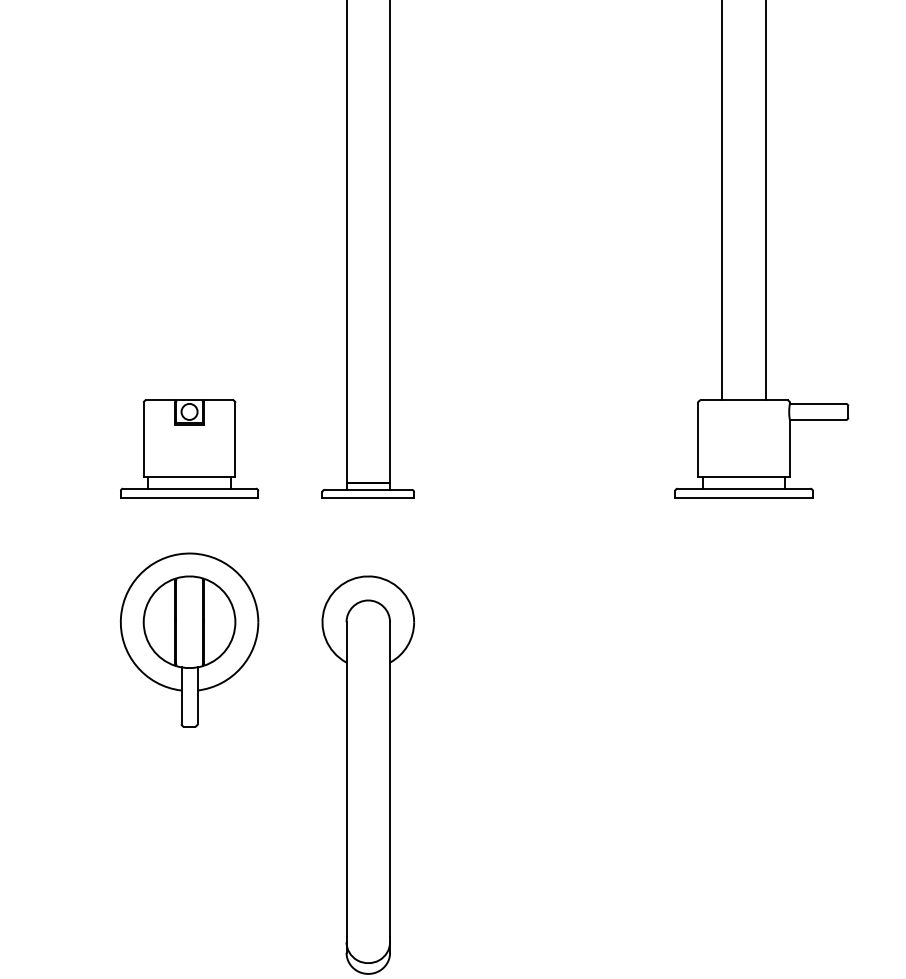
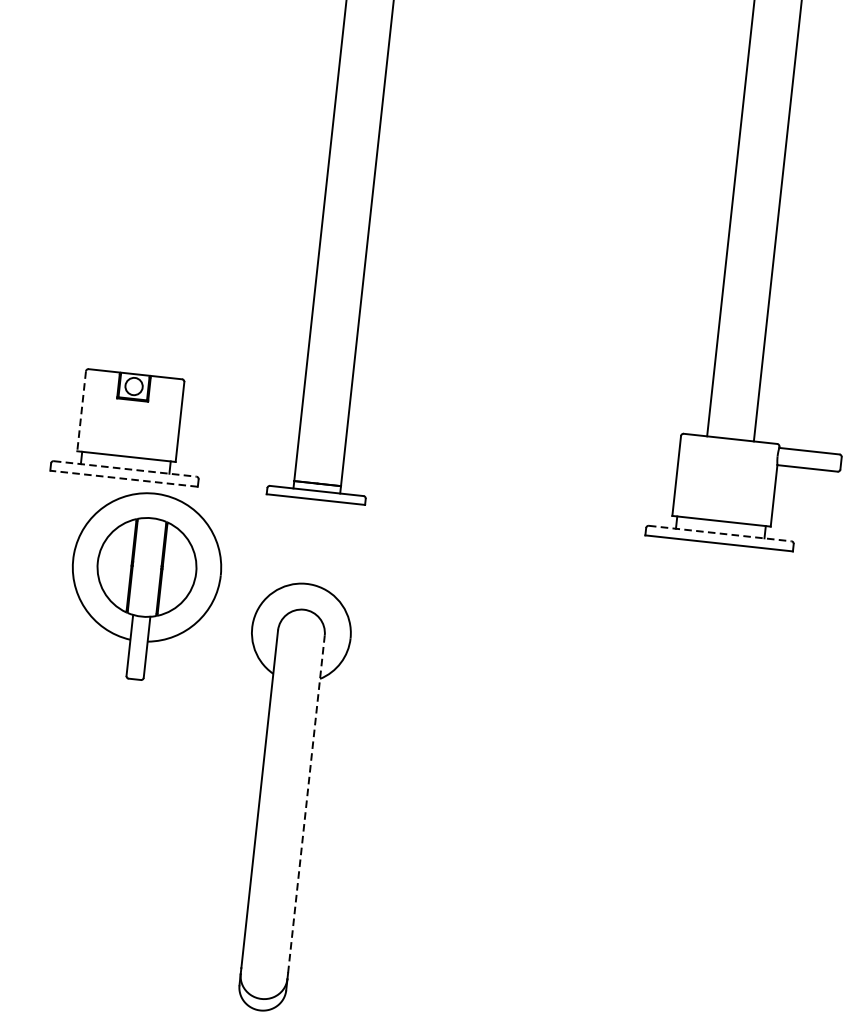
line: (143, 440) -> (81, 411), solid -> dashed
line: (190, 488) -> (126, 468), solid -> dashed
line: (744, 488) -> (720, 533), solid -> dashed
line: (189, 497) -> (124, 478), solid -> dashed
part: (189, 639) -> (144, 585), moved
line: (390, 779) -> (306, 804), solid -> dashed

